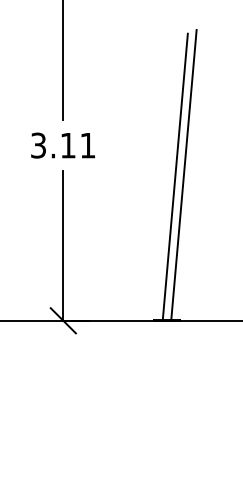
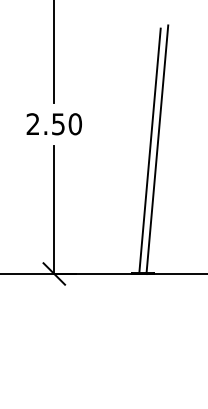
text: (63, 145) -> (54, 124), 3.11 -> 2.50

